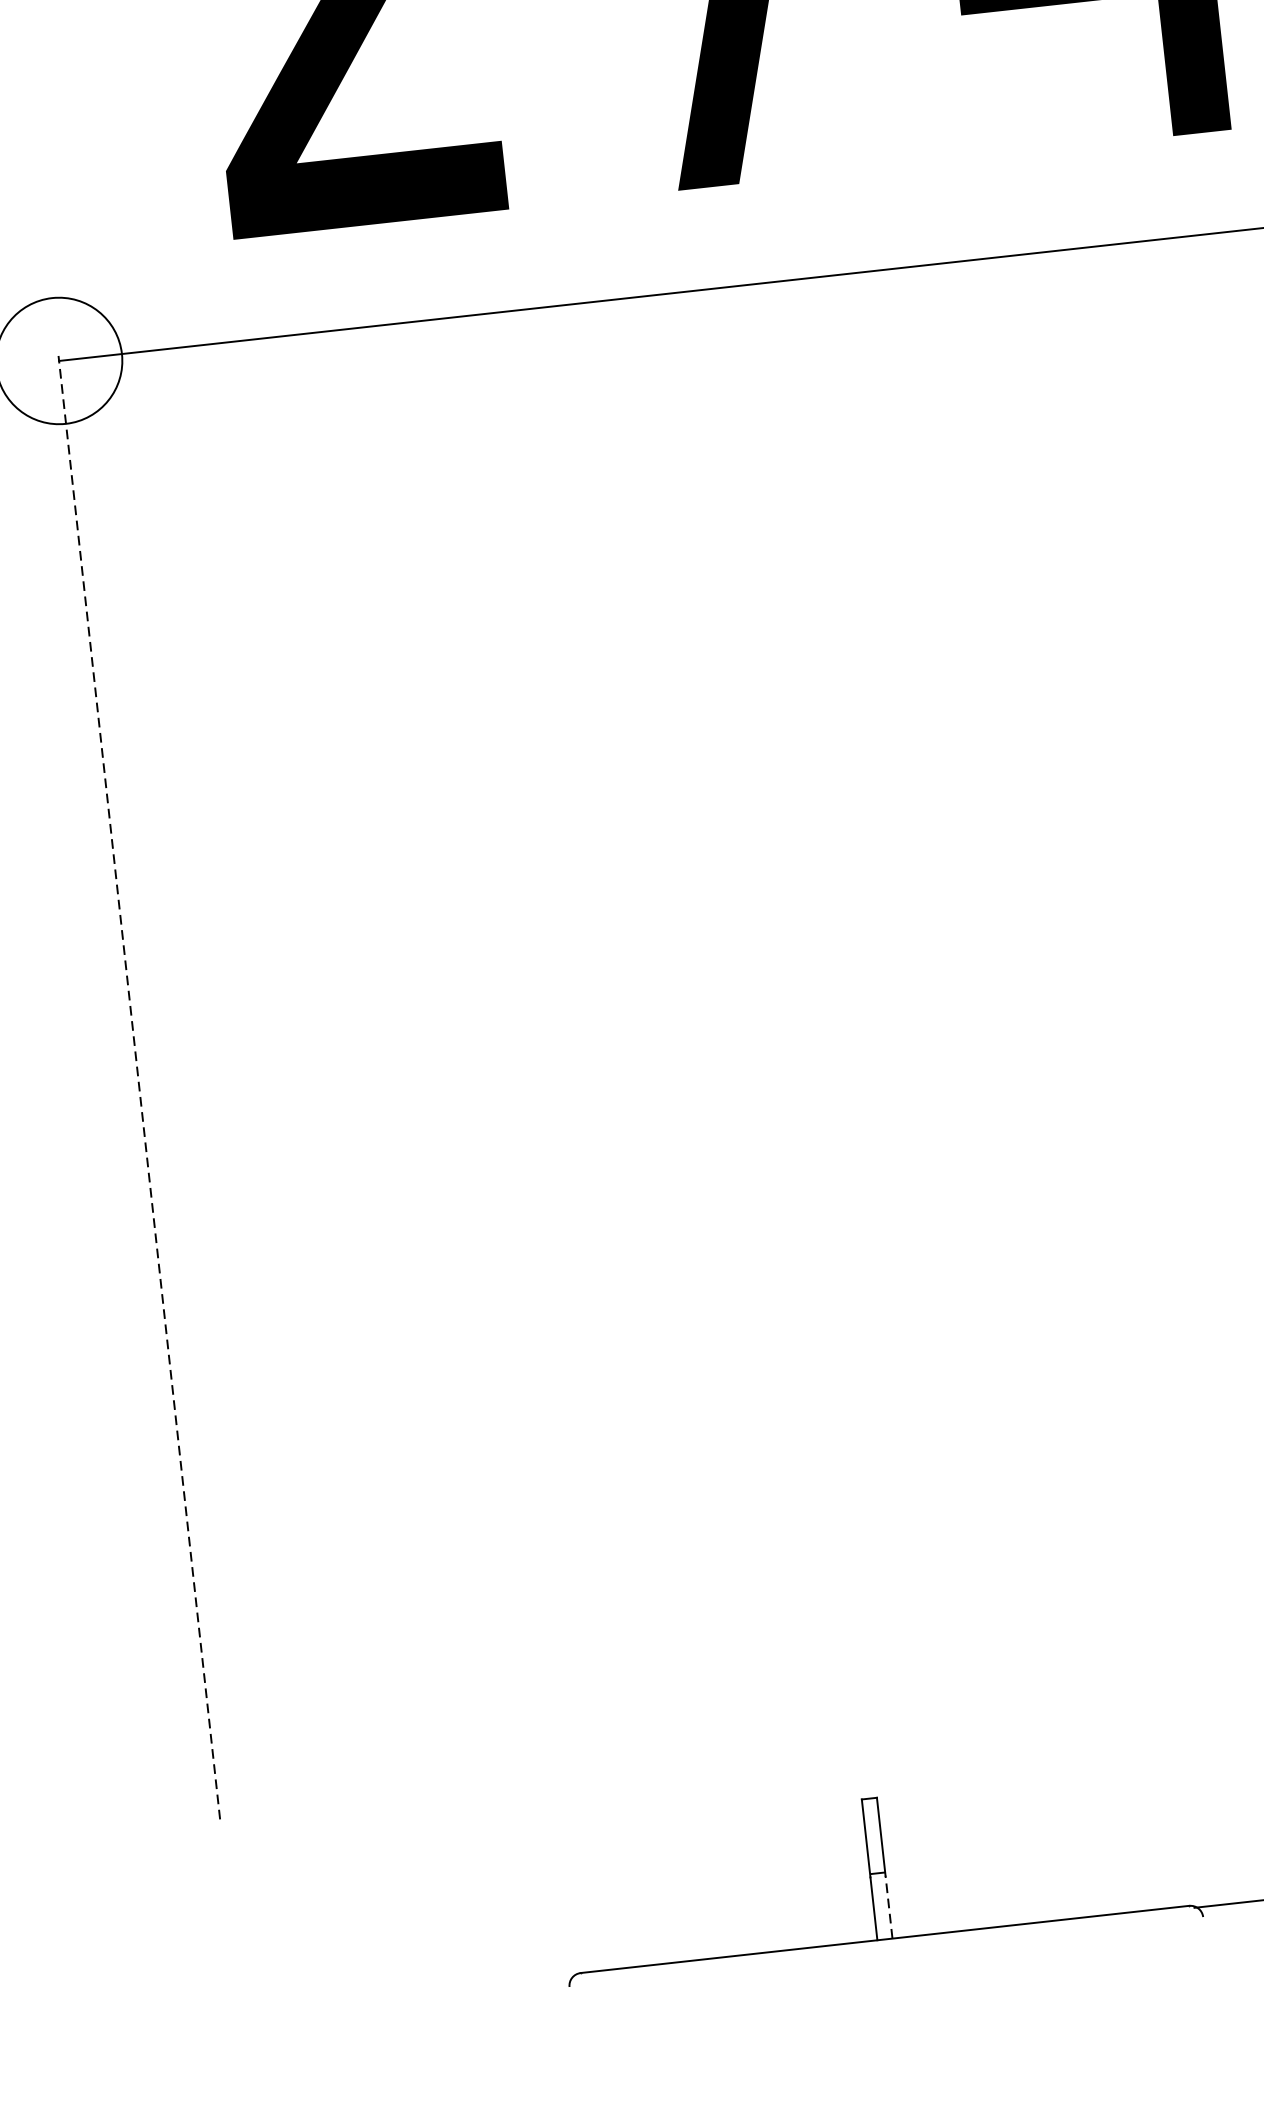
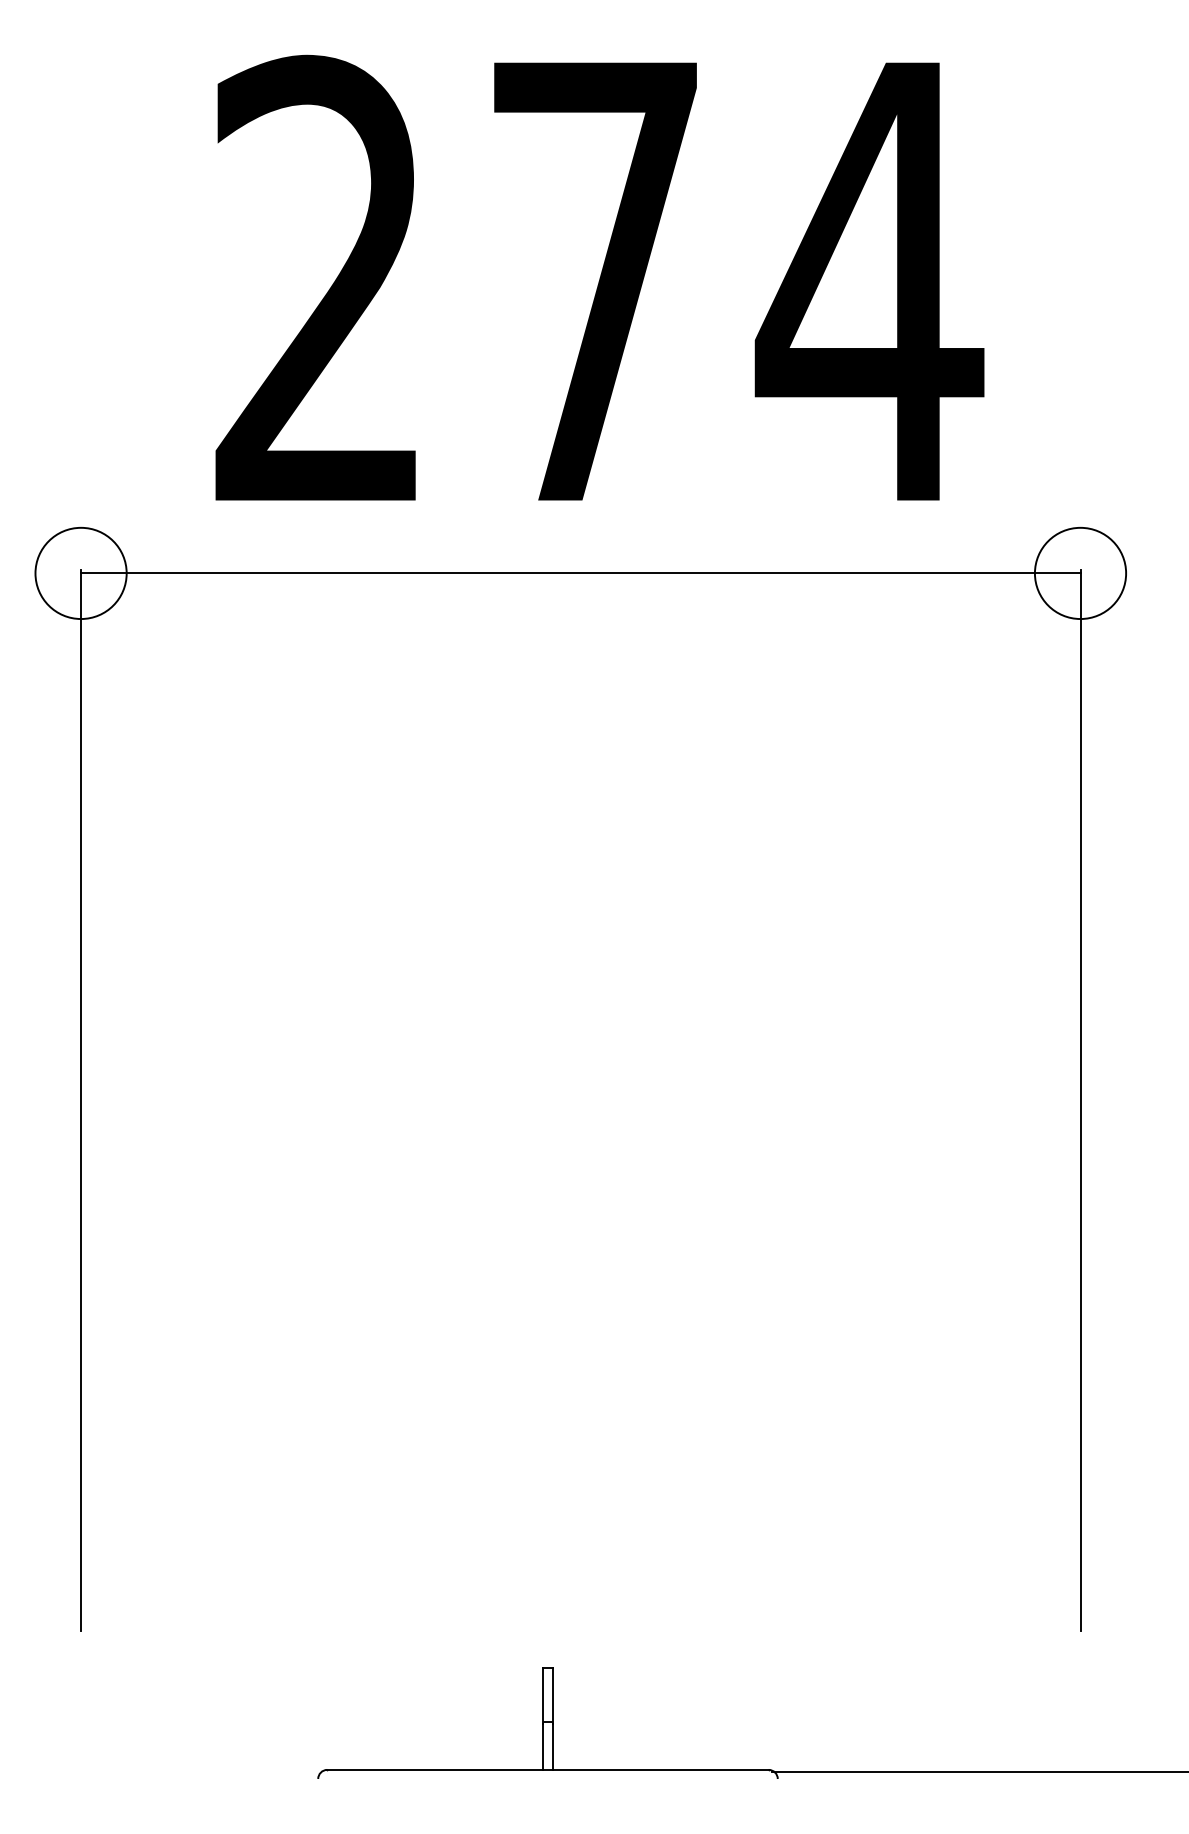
line: (139, 1087) -> (81, 1100), dashed -> solid
line: (889, 1907) -> (553, 1747), dashed -> solid

